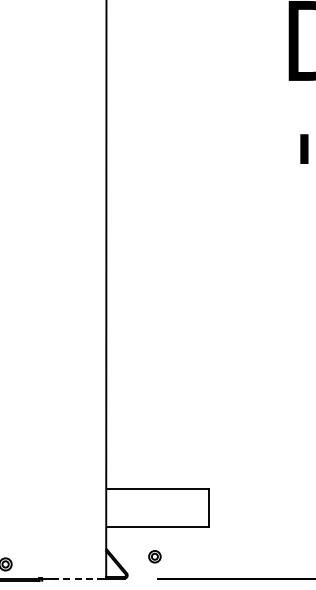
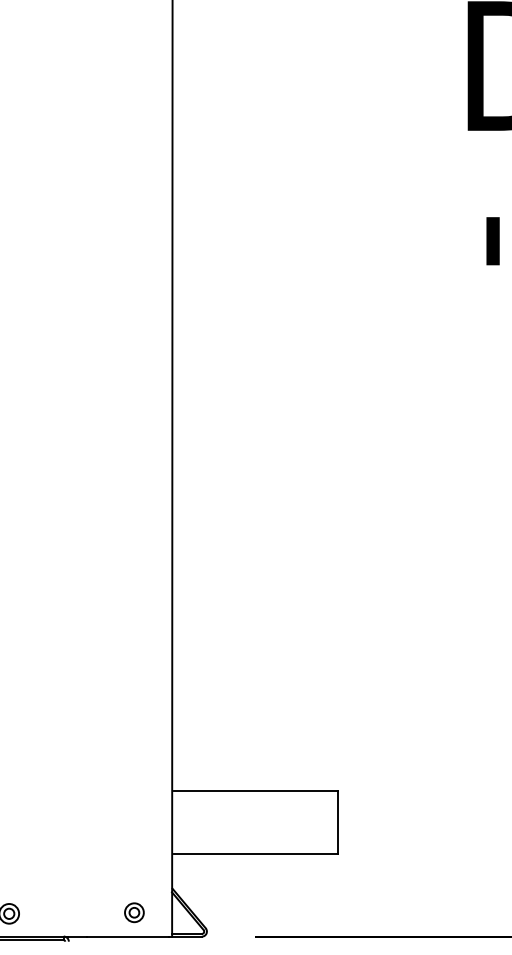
part: (154, 556) -> (133, 912), moved
line: (78, 578) -> (127, 936), dashed -> solid

